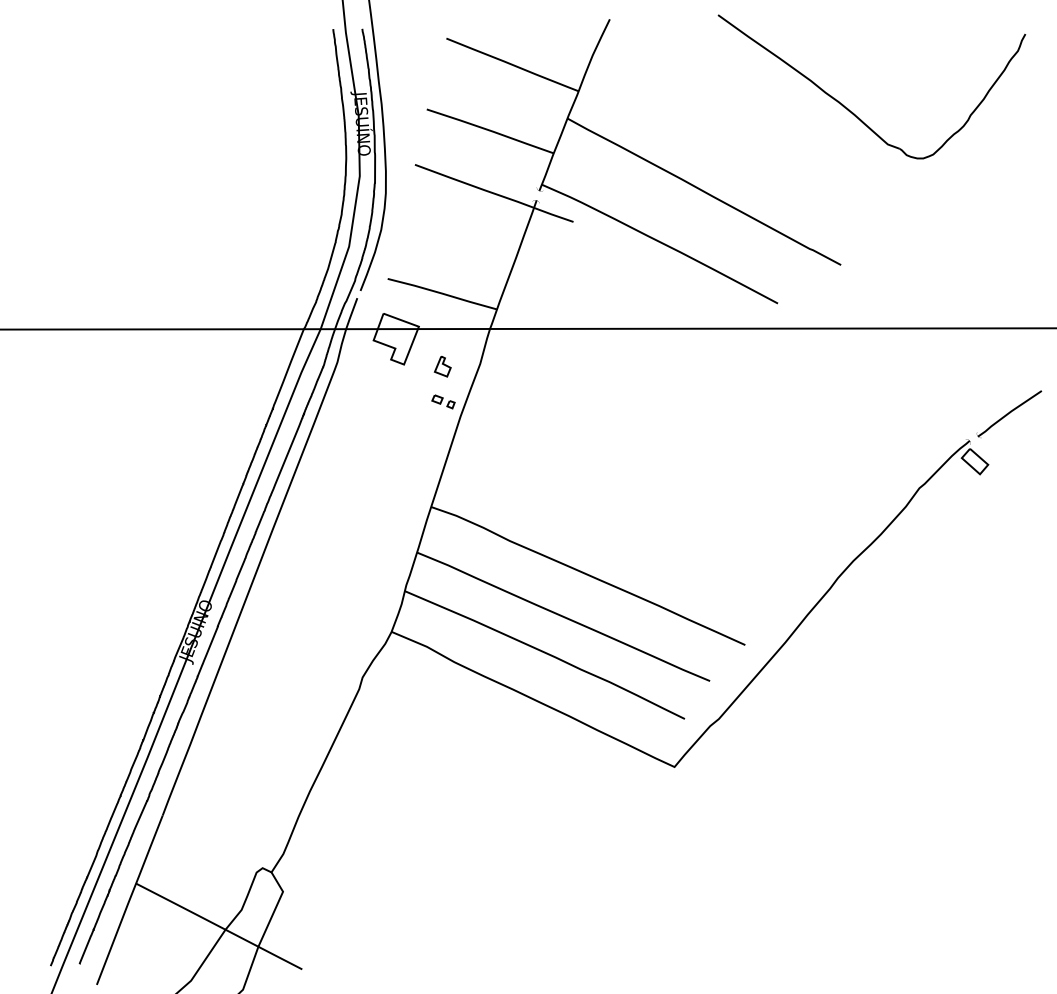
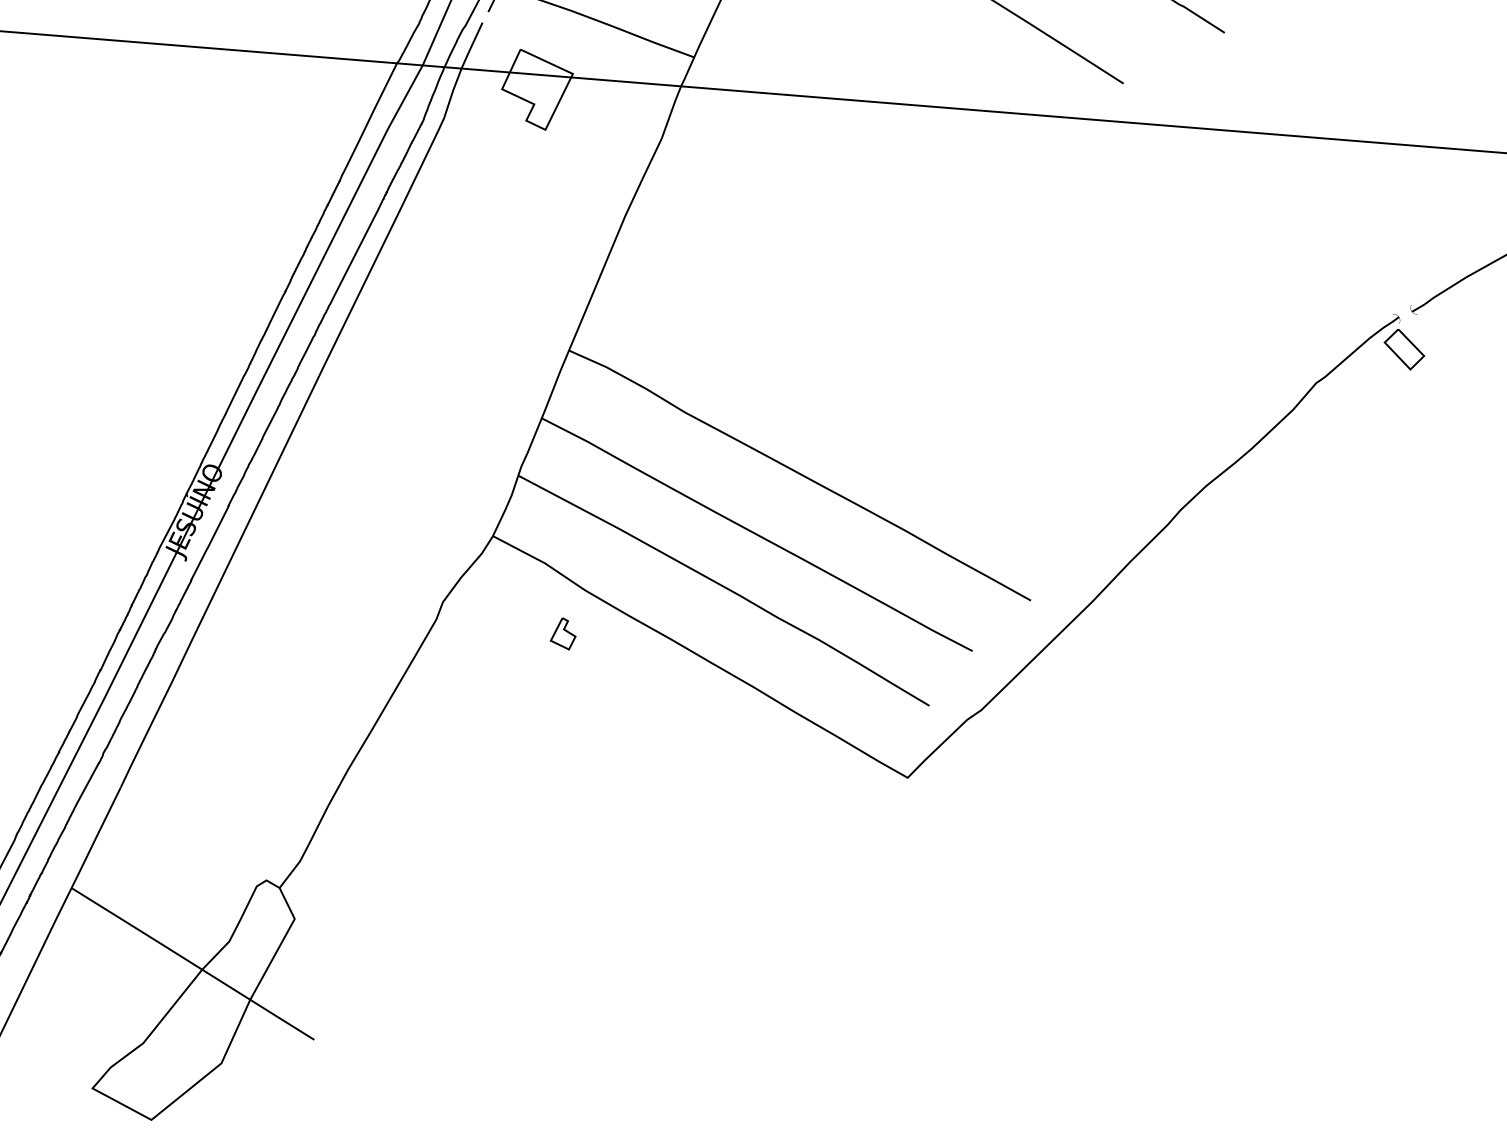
part: (442, 366) -> (563, 633), moved
part: (443, 401) -> (601, 191), removed

